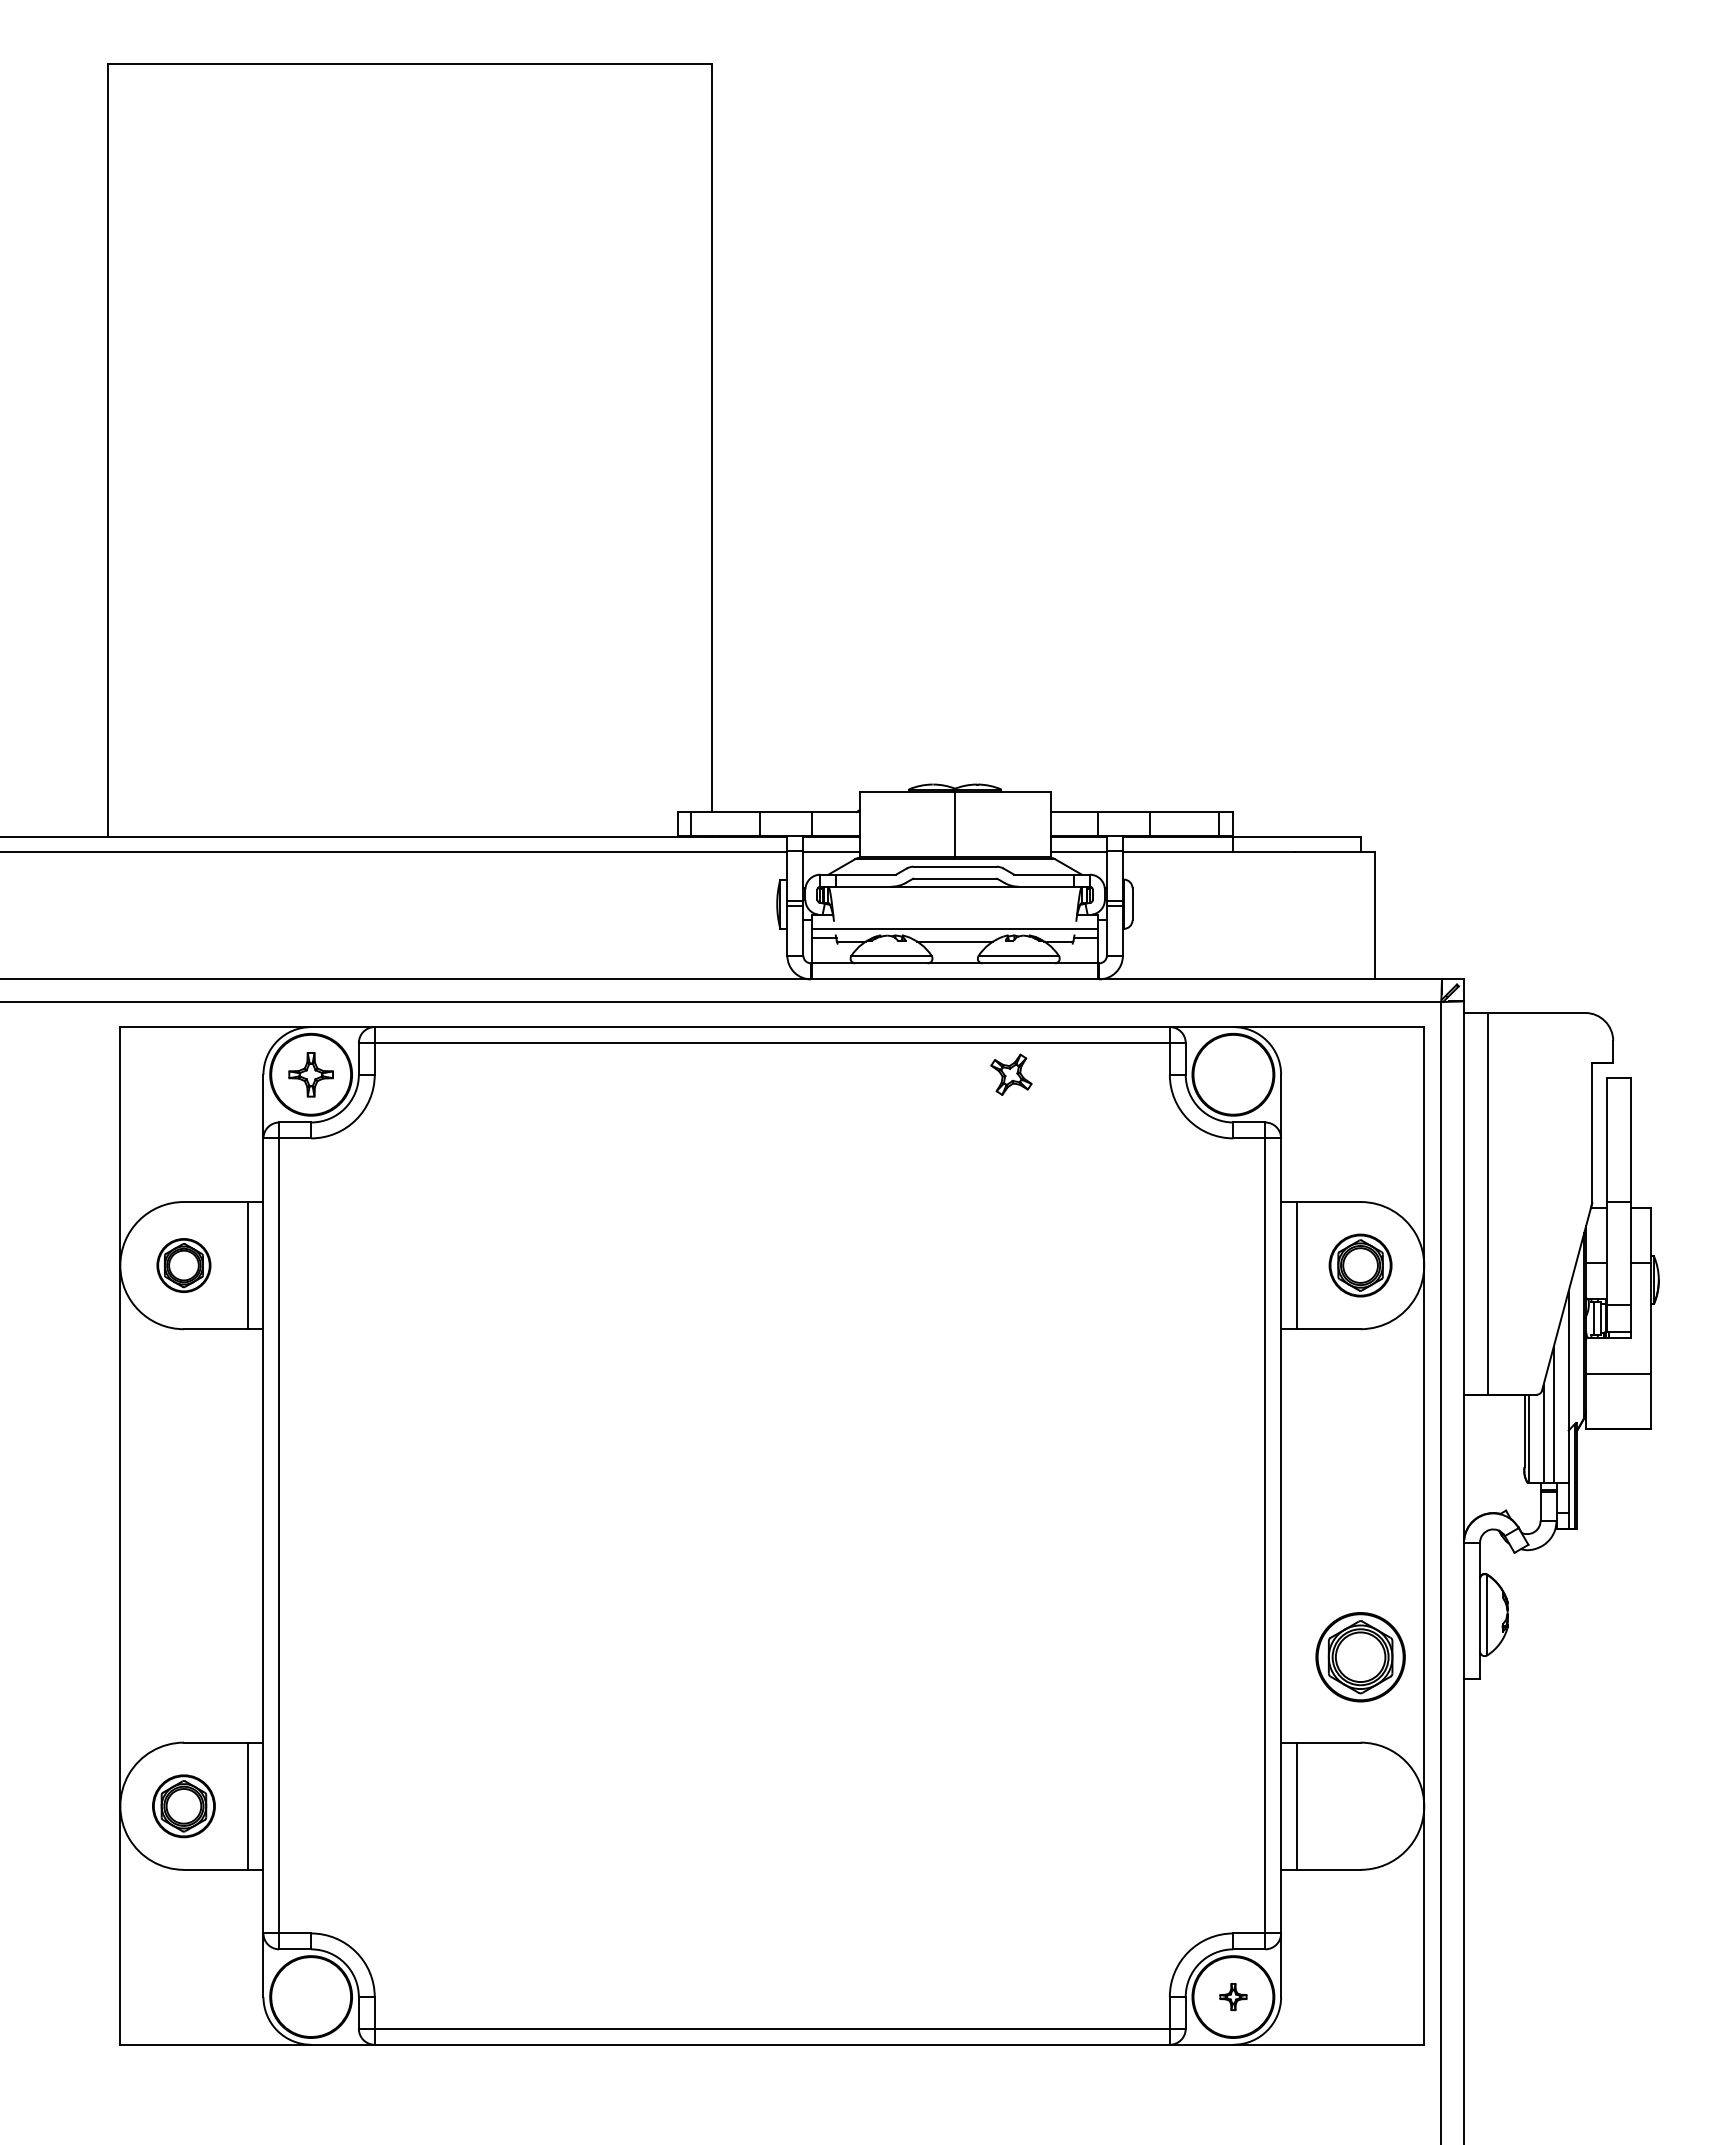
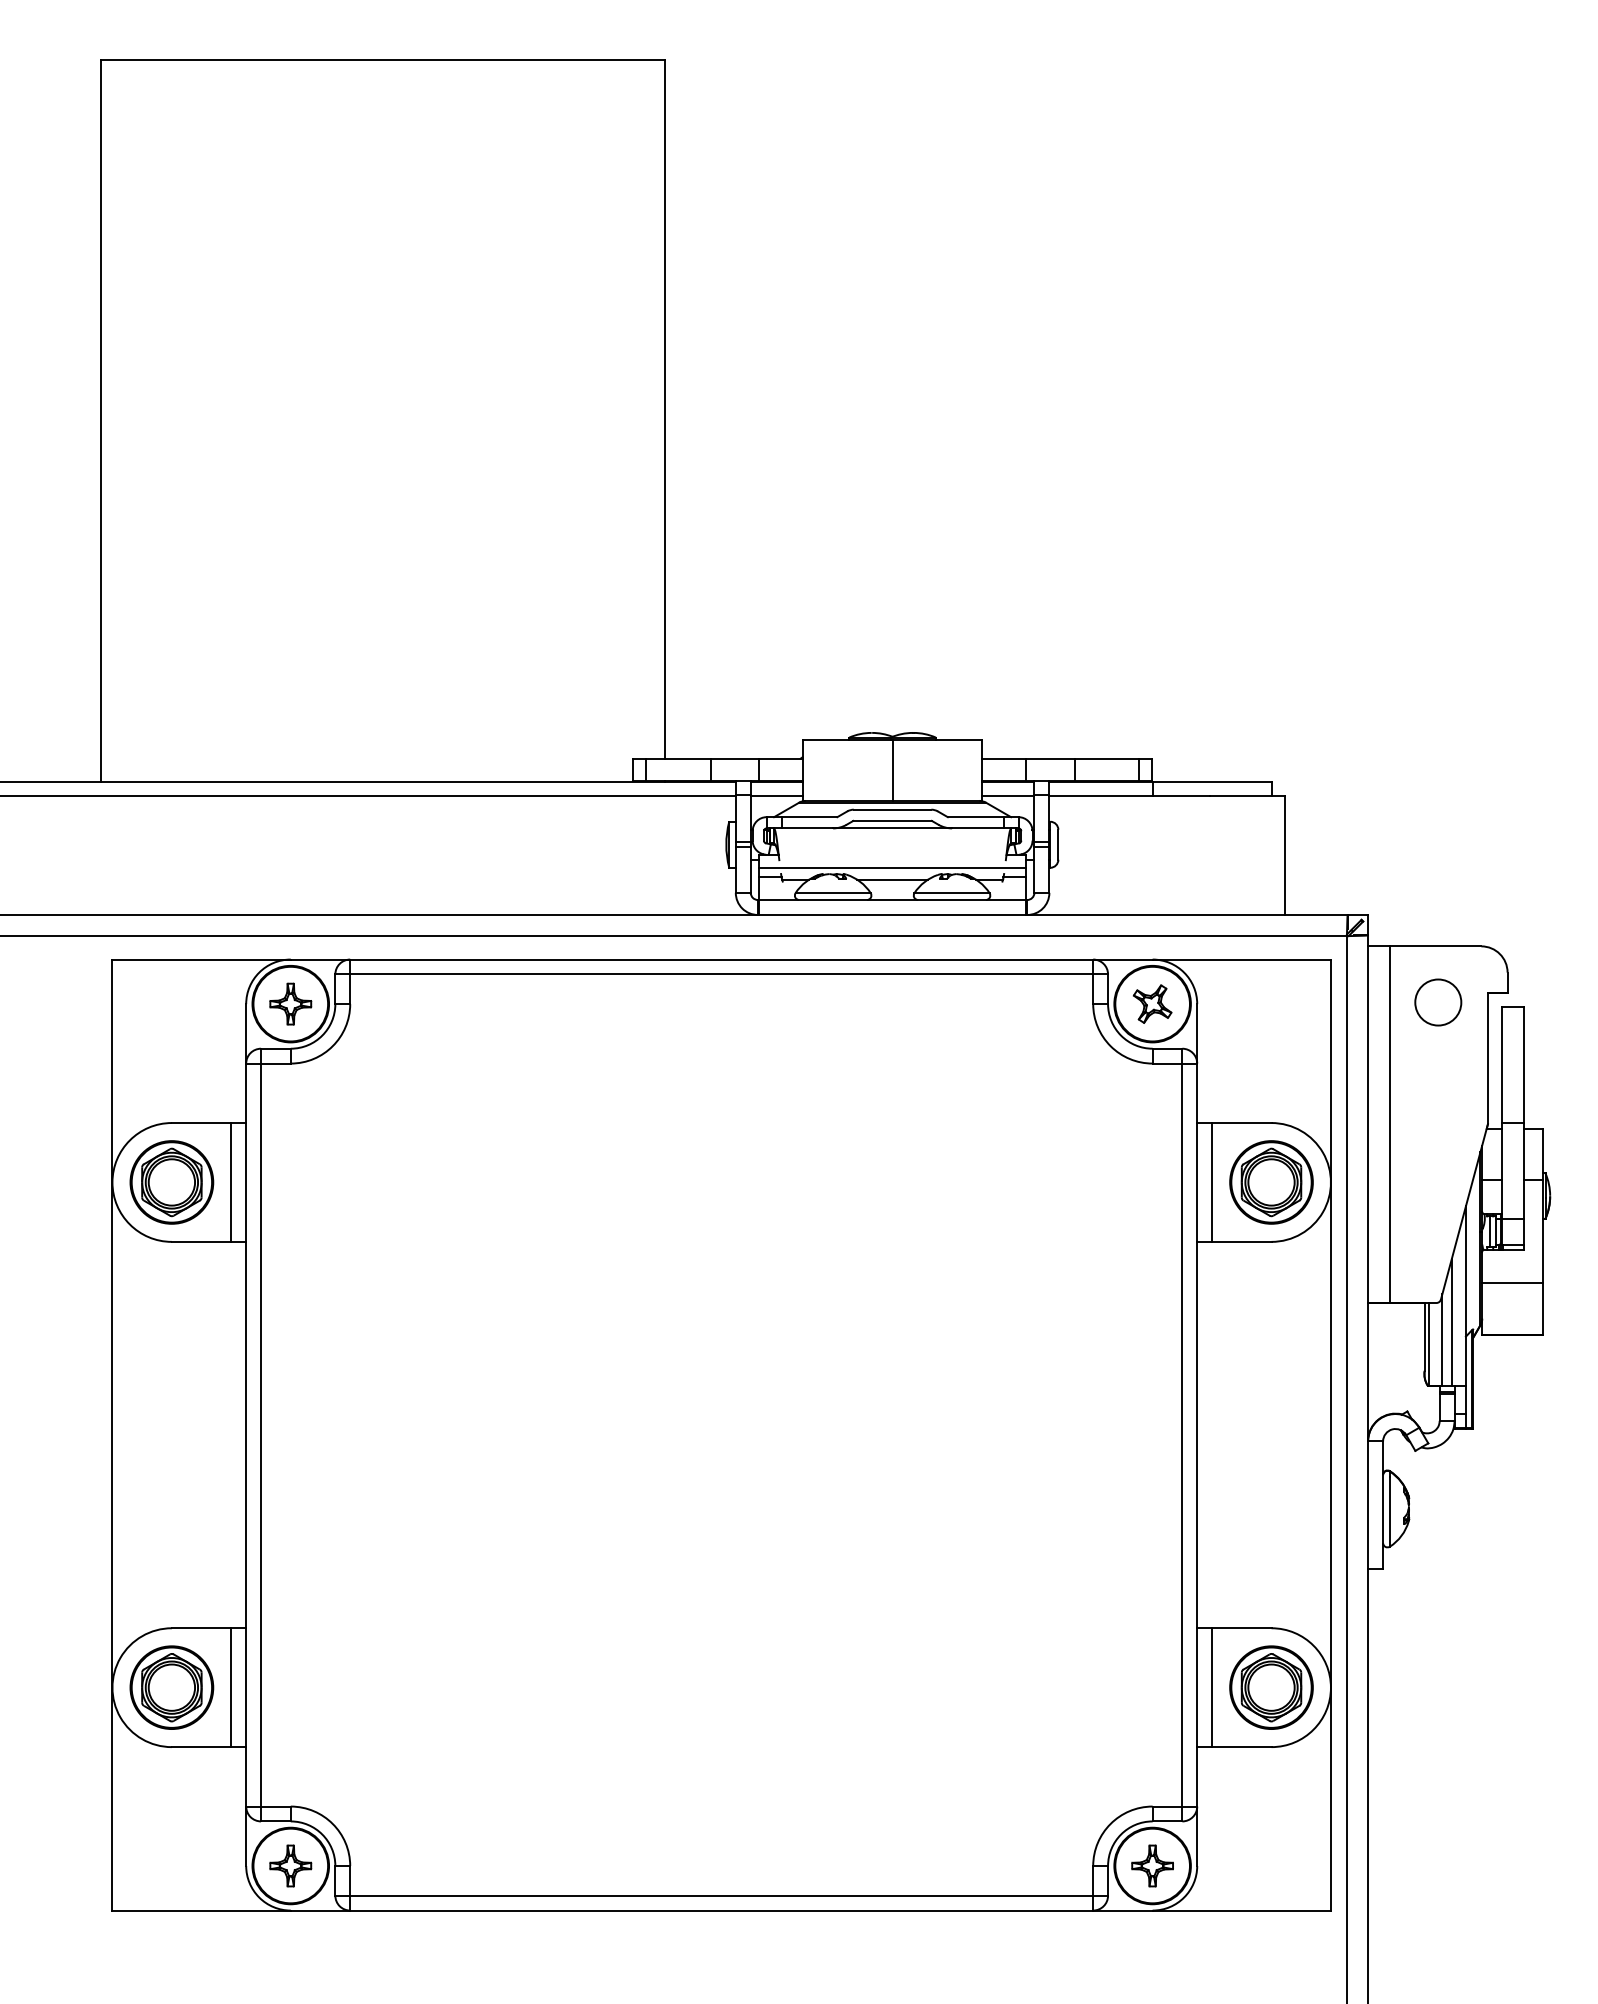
circle: (1538, 1072) -> (1437, 1002), added
part: (1011, 1074) -> (1152, 1003), moved
part: (183, 1265) -> (171, 1182), size x1.67
part: (1360, 1265) -> (1271, 1182), size x1.43
part: (1360, 1657) -> (1271, 1687), moved
part: (183, 1806) -> (171, 1687), size x1.43
part: (310, 1996) -> (290, 1865), added
part: (1233, 1996) -> (1152, 1865), size x1.67

